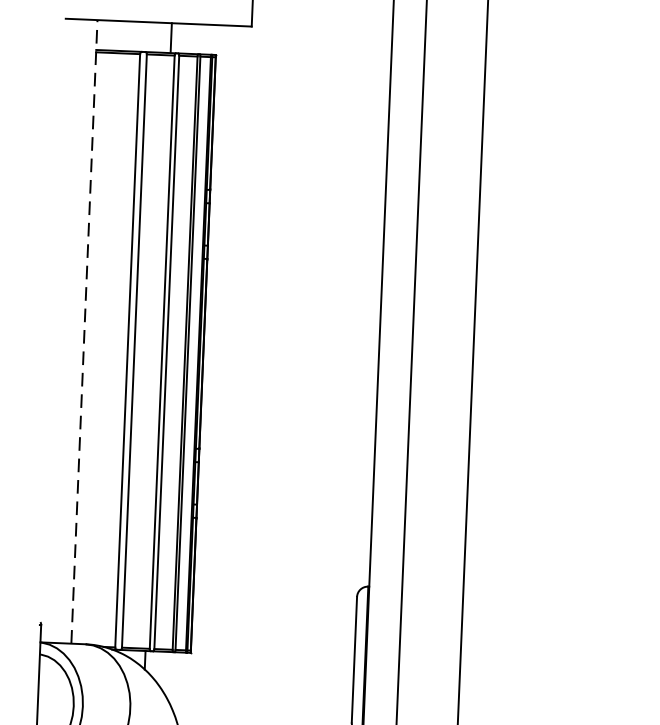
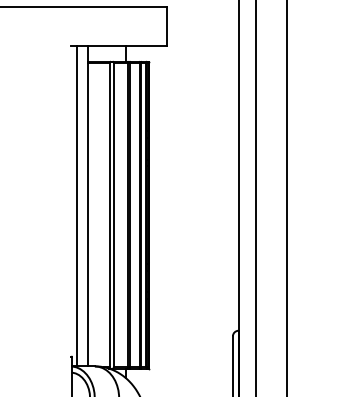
line: (84, 330) -> (87, 205), dashed -> solid
line: (62, 331) -> (76, 206), added

